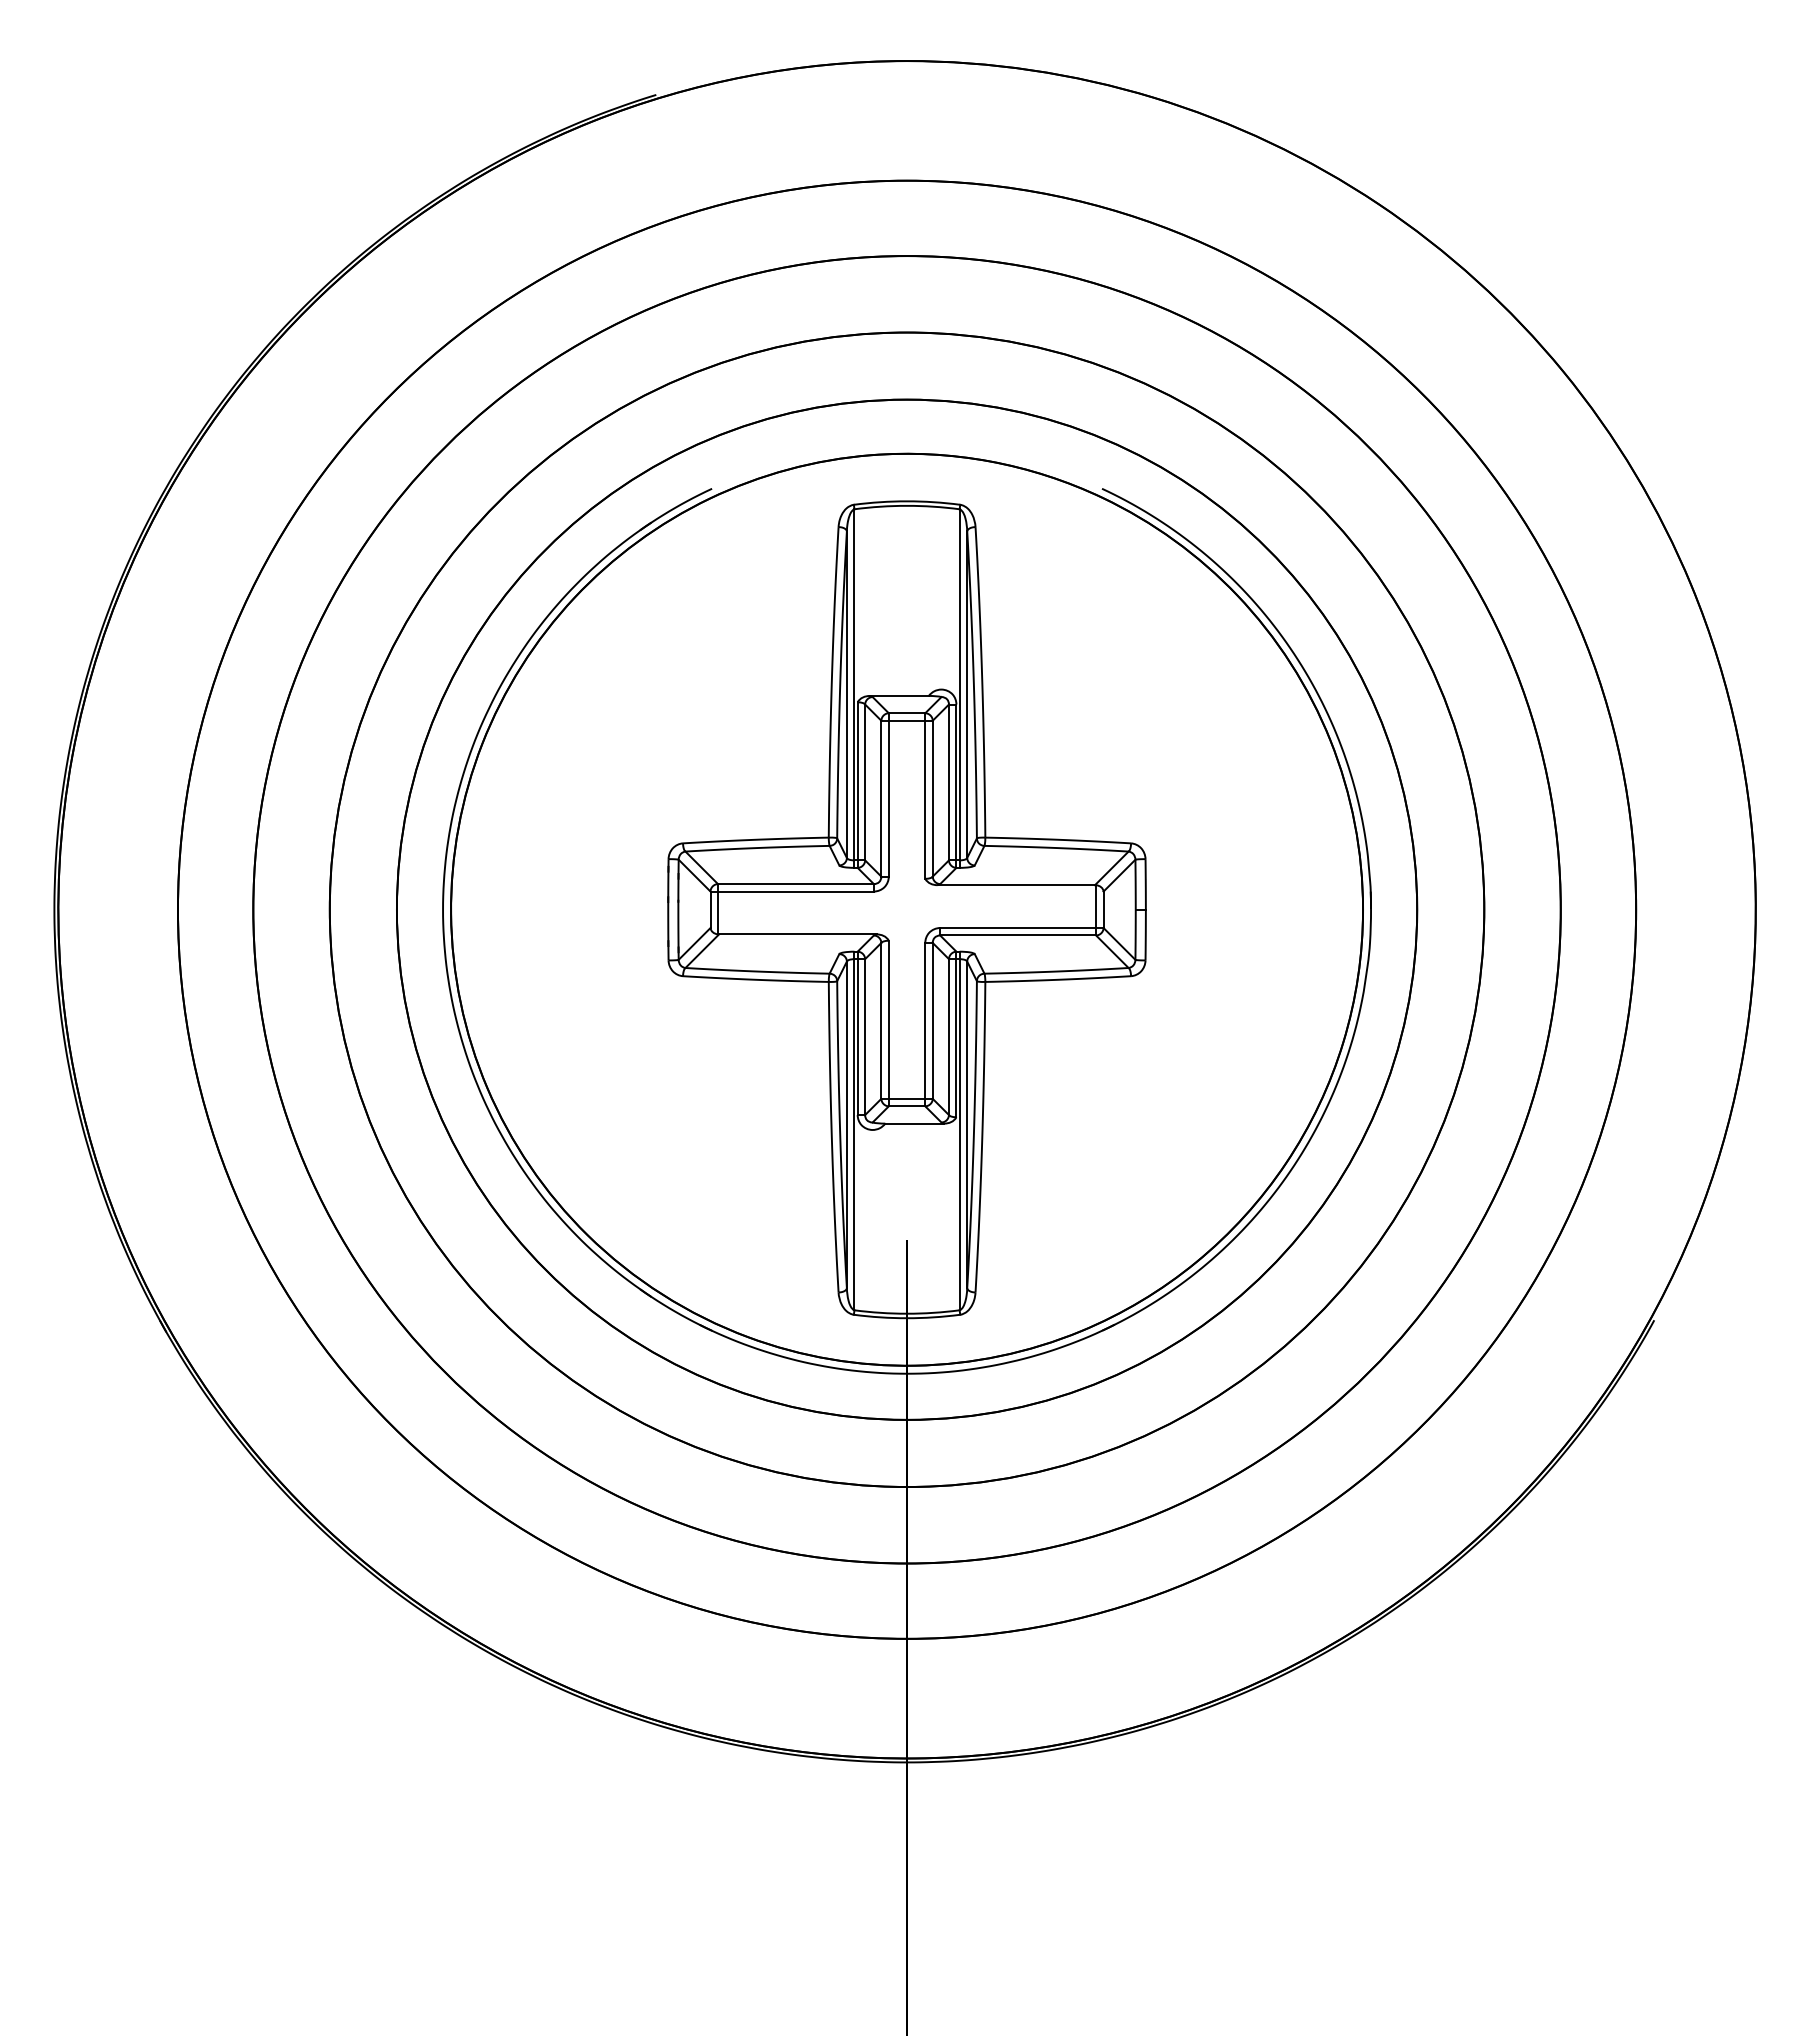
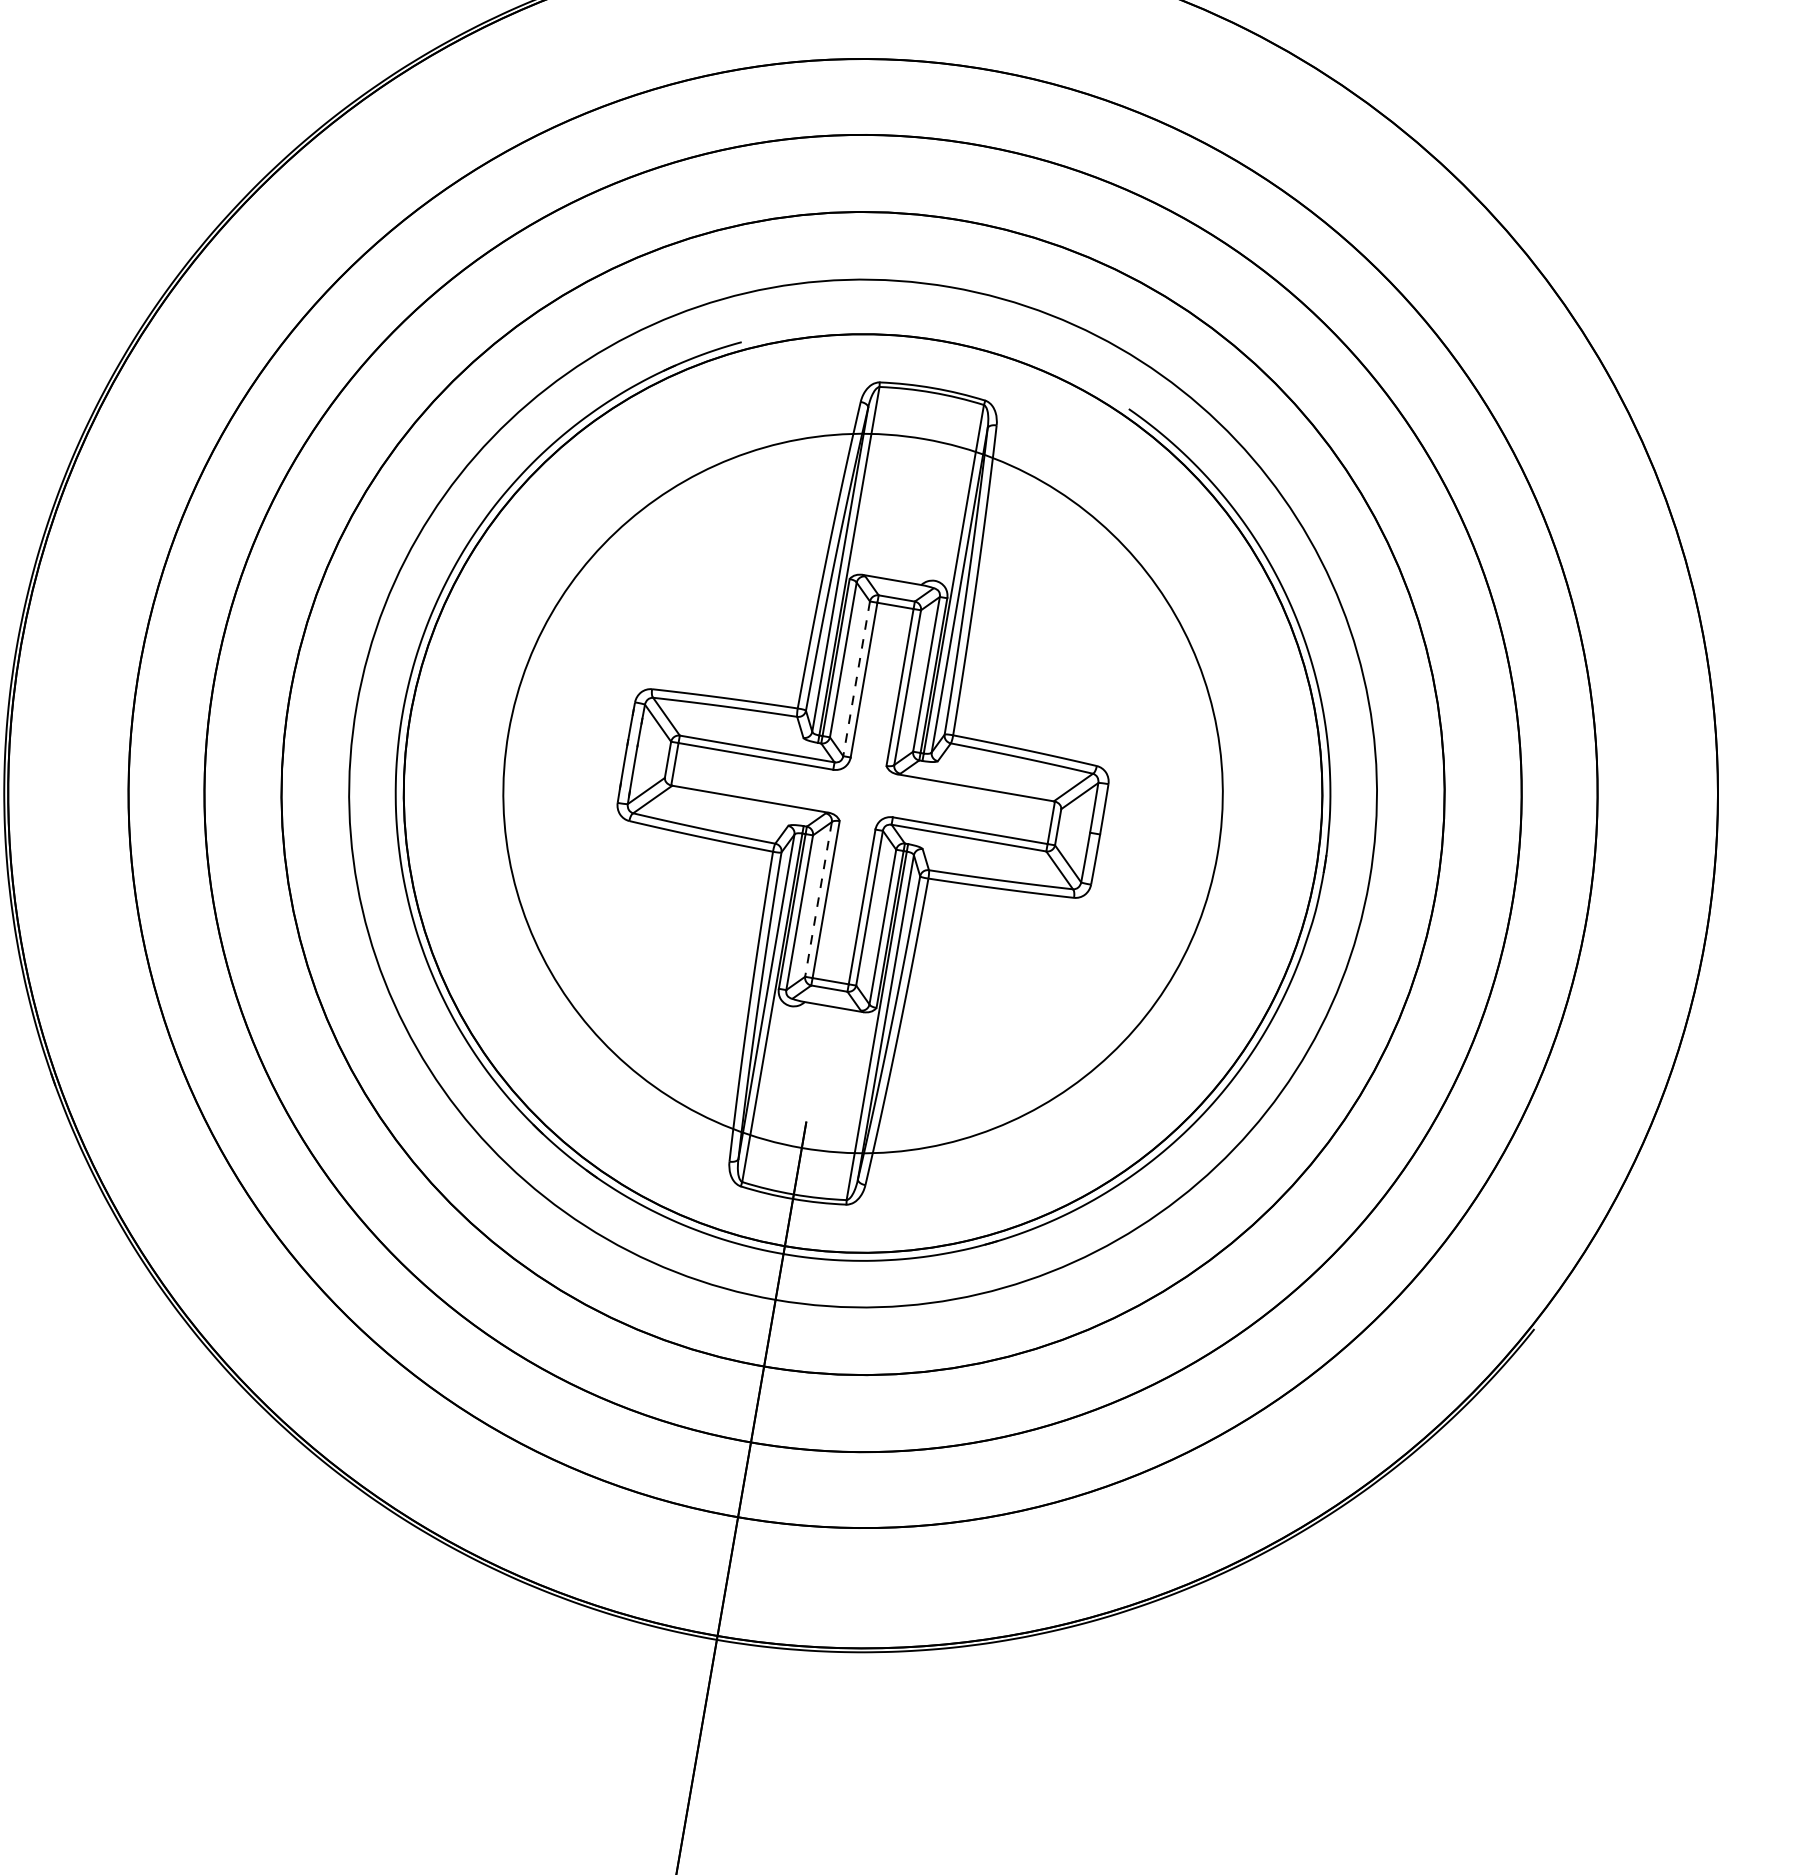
line: (881, 798) -> (856, 678), solid -> dashed
circle: (906, 909) -> (862, 793), size x0.7
line: (881, 1020) -> (818, 899), solid -> dashed

